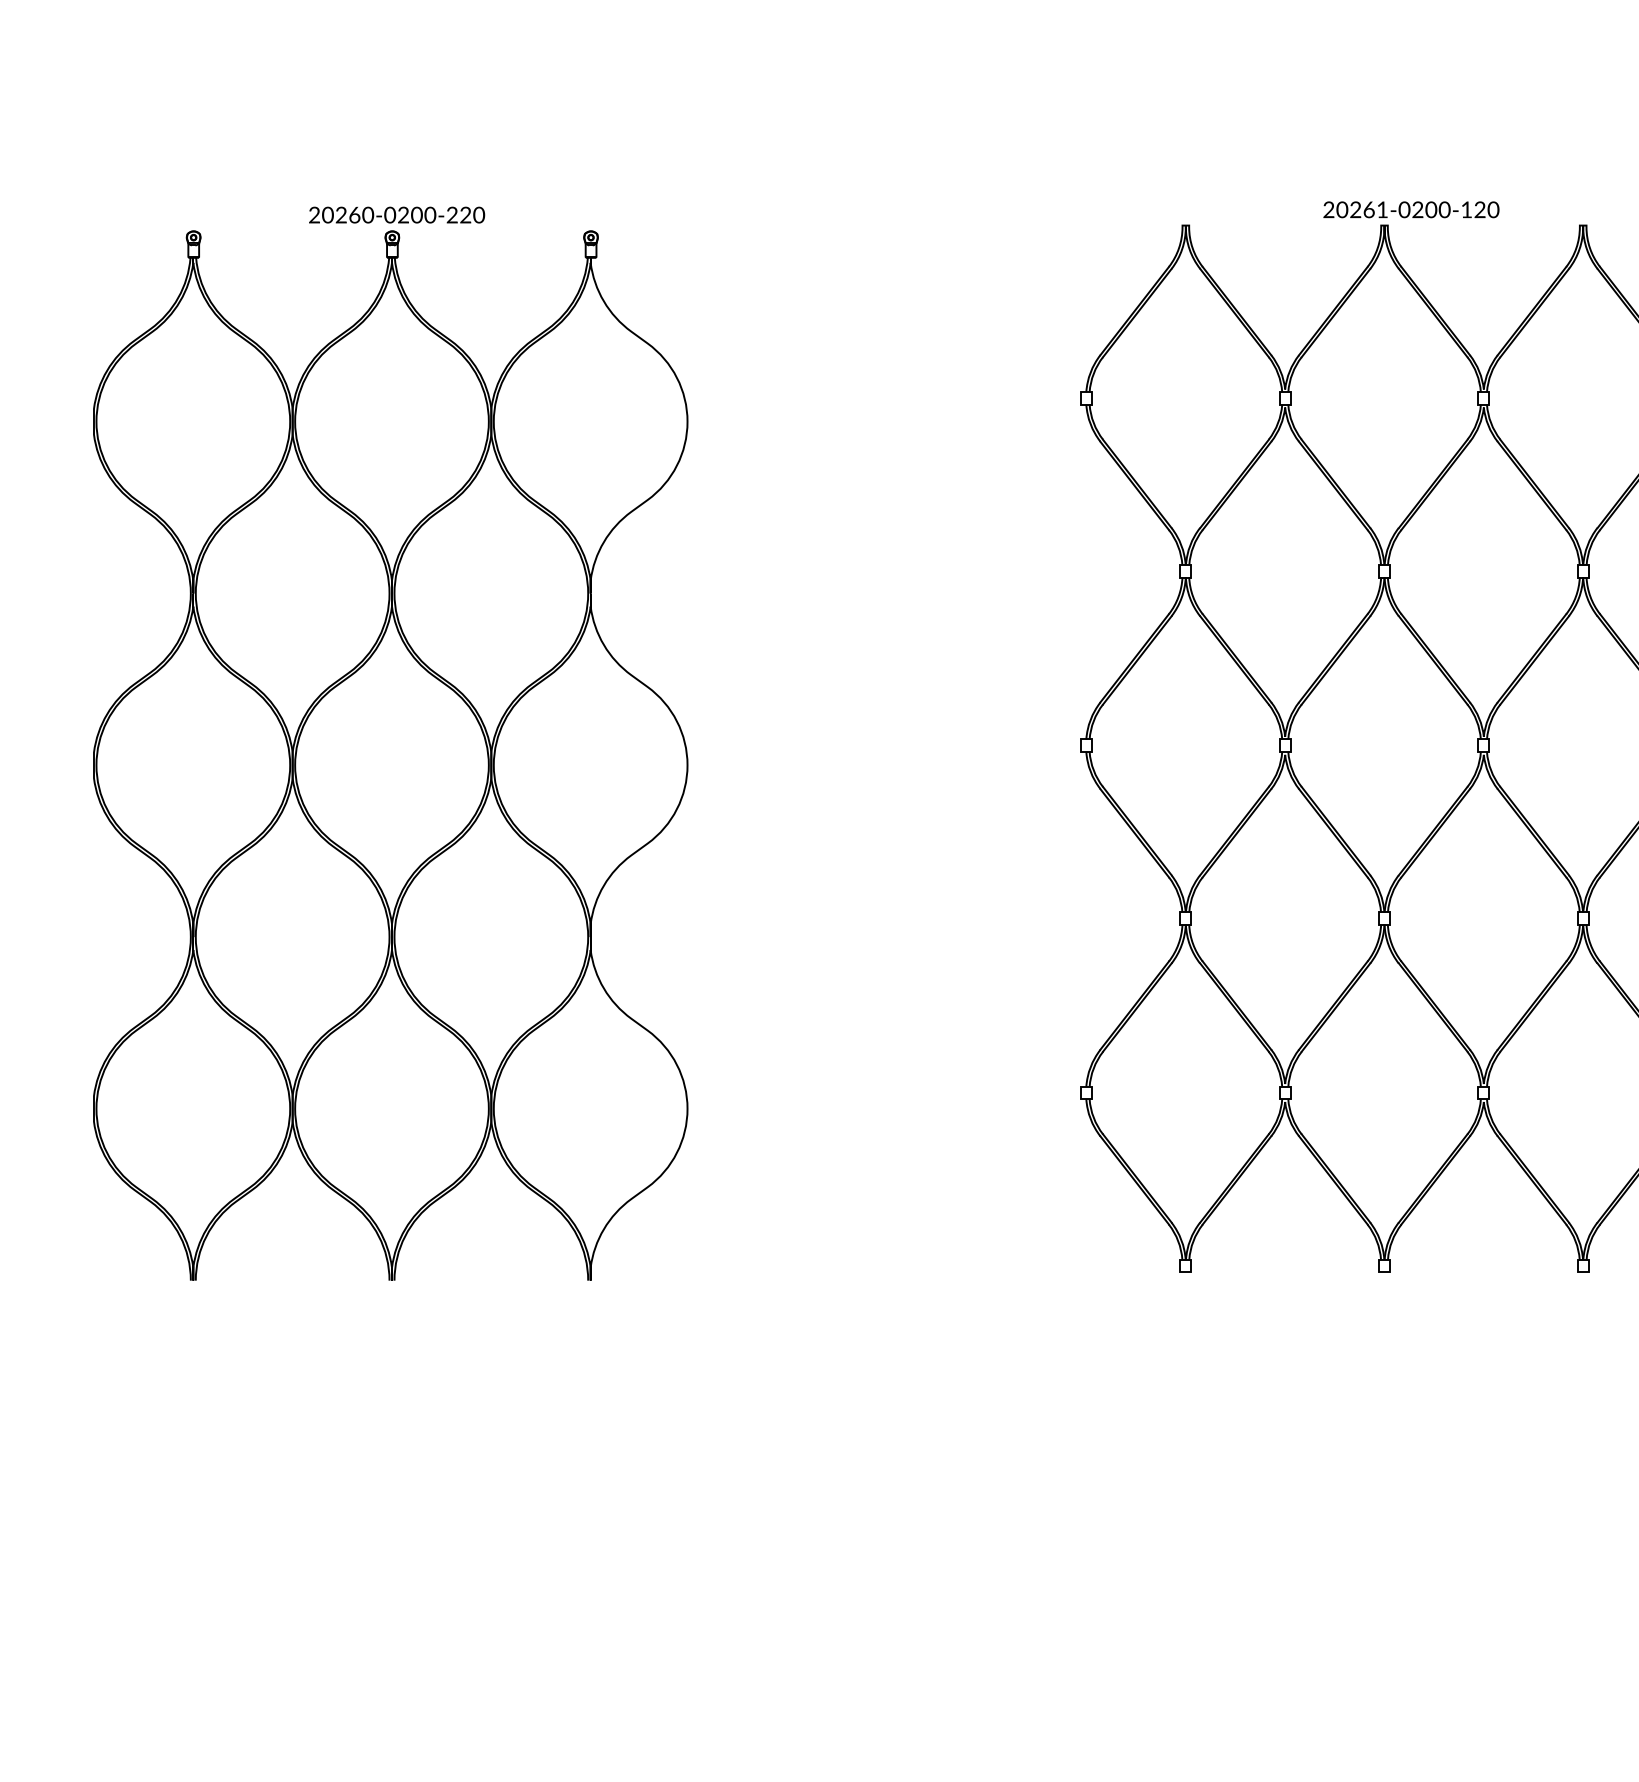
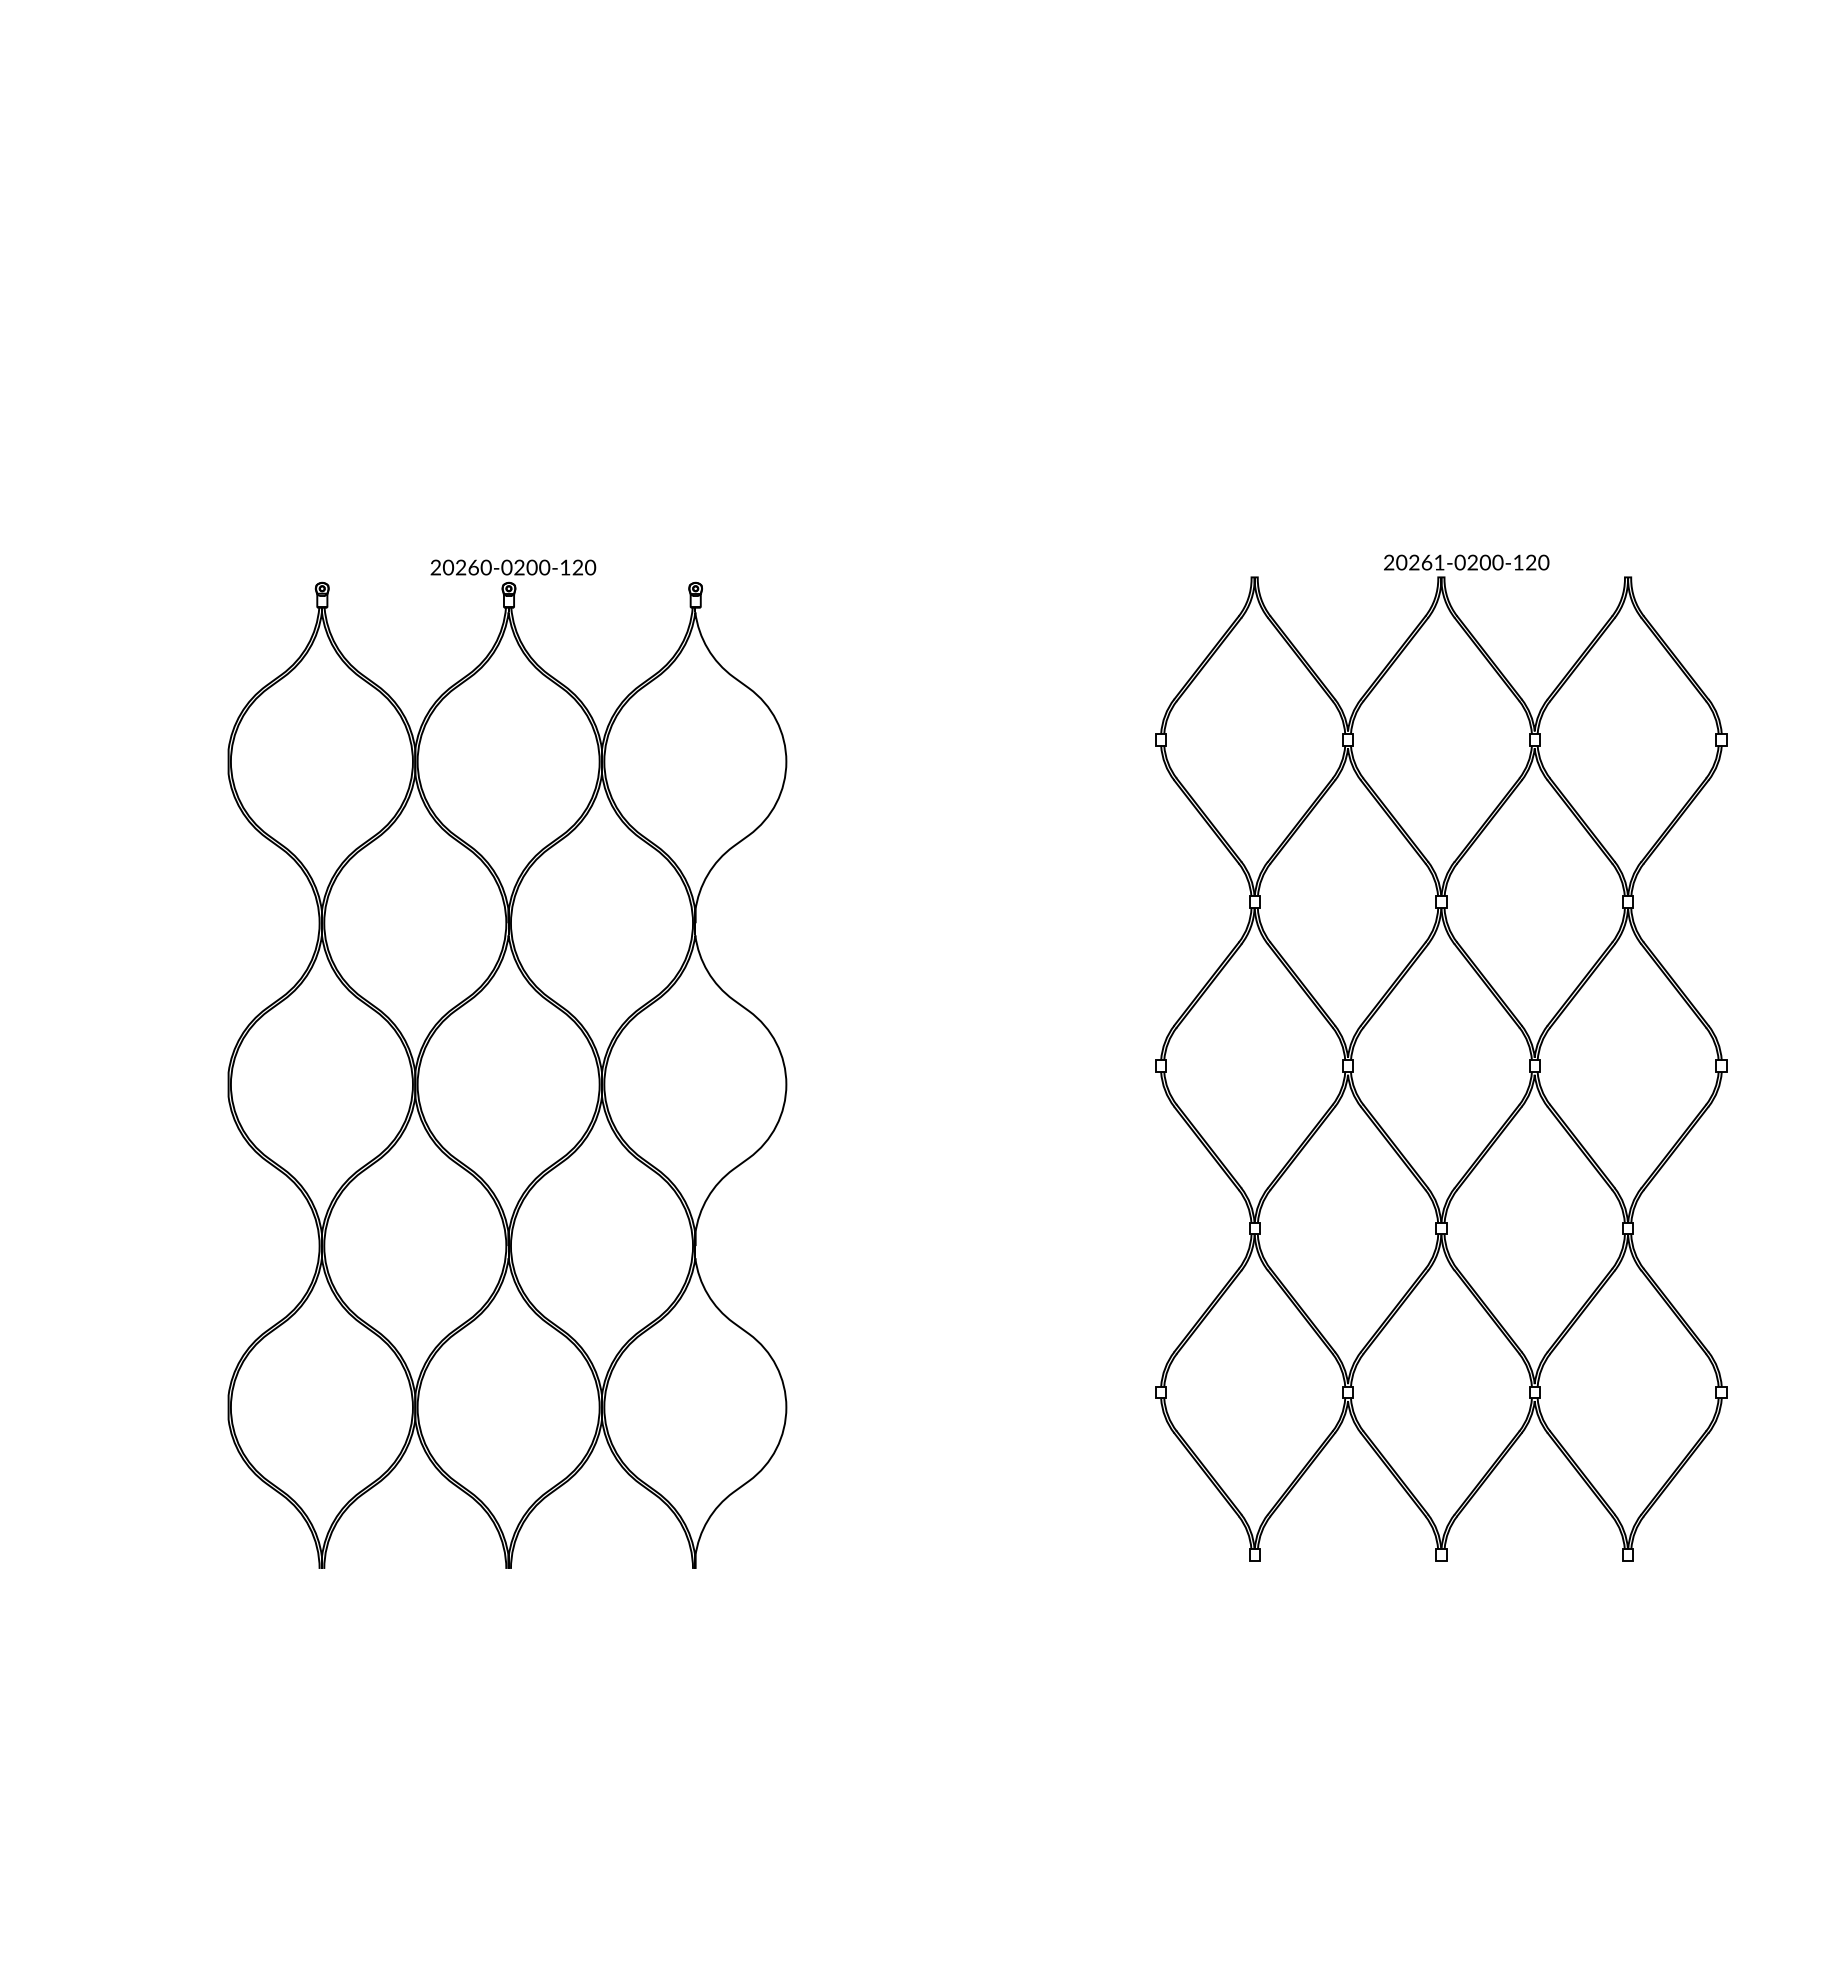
text: (452, 215) -> (565, 567), 20260-0200-220 -> 20260-0200-120

